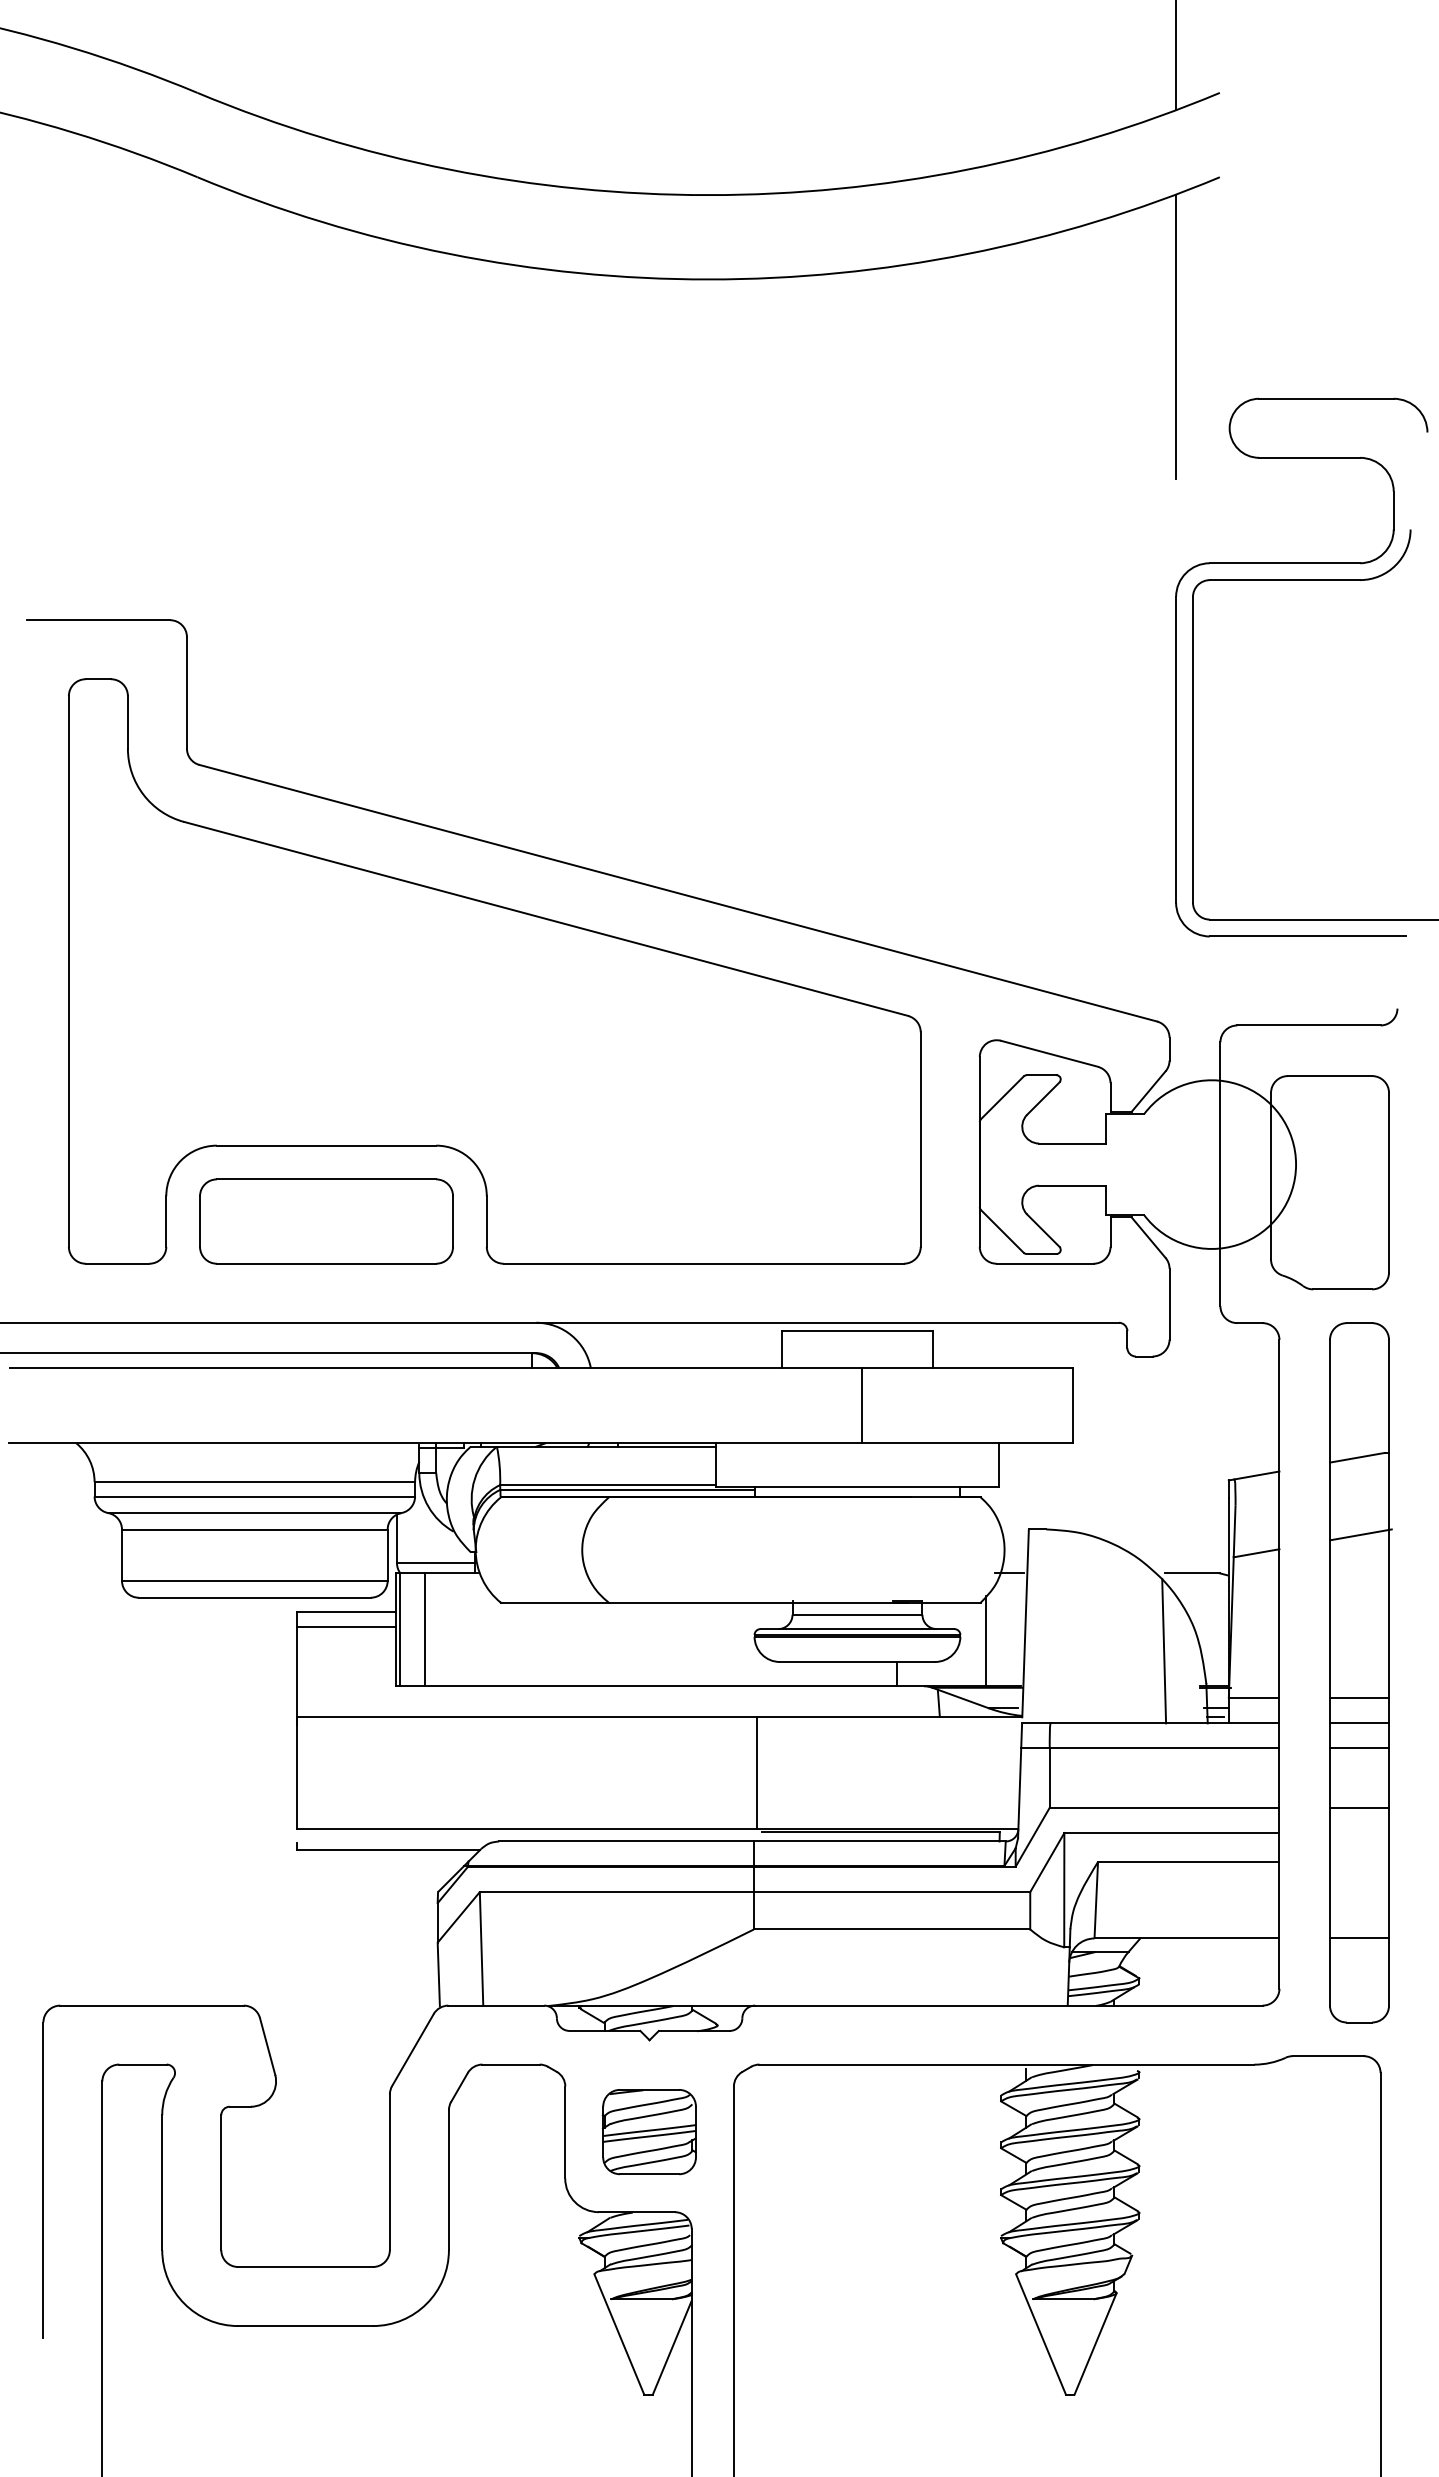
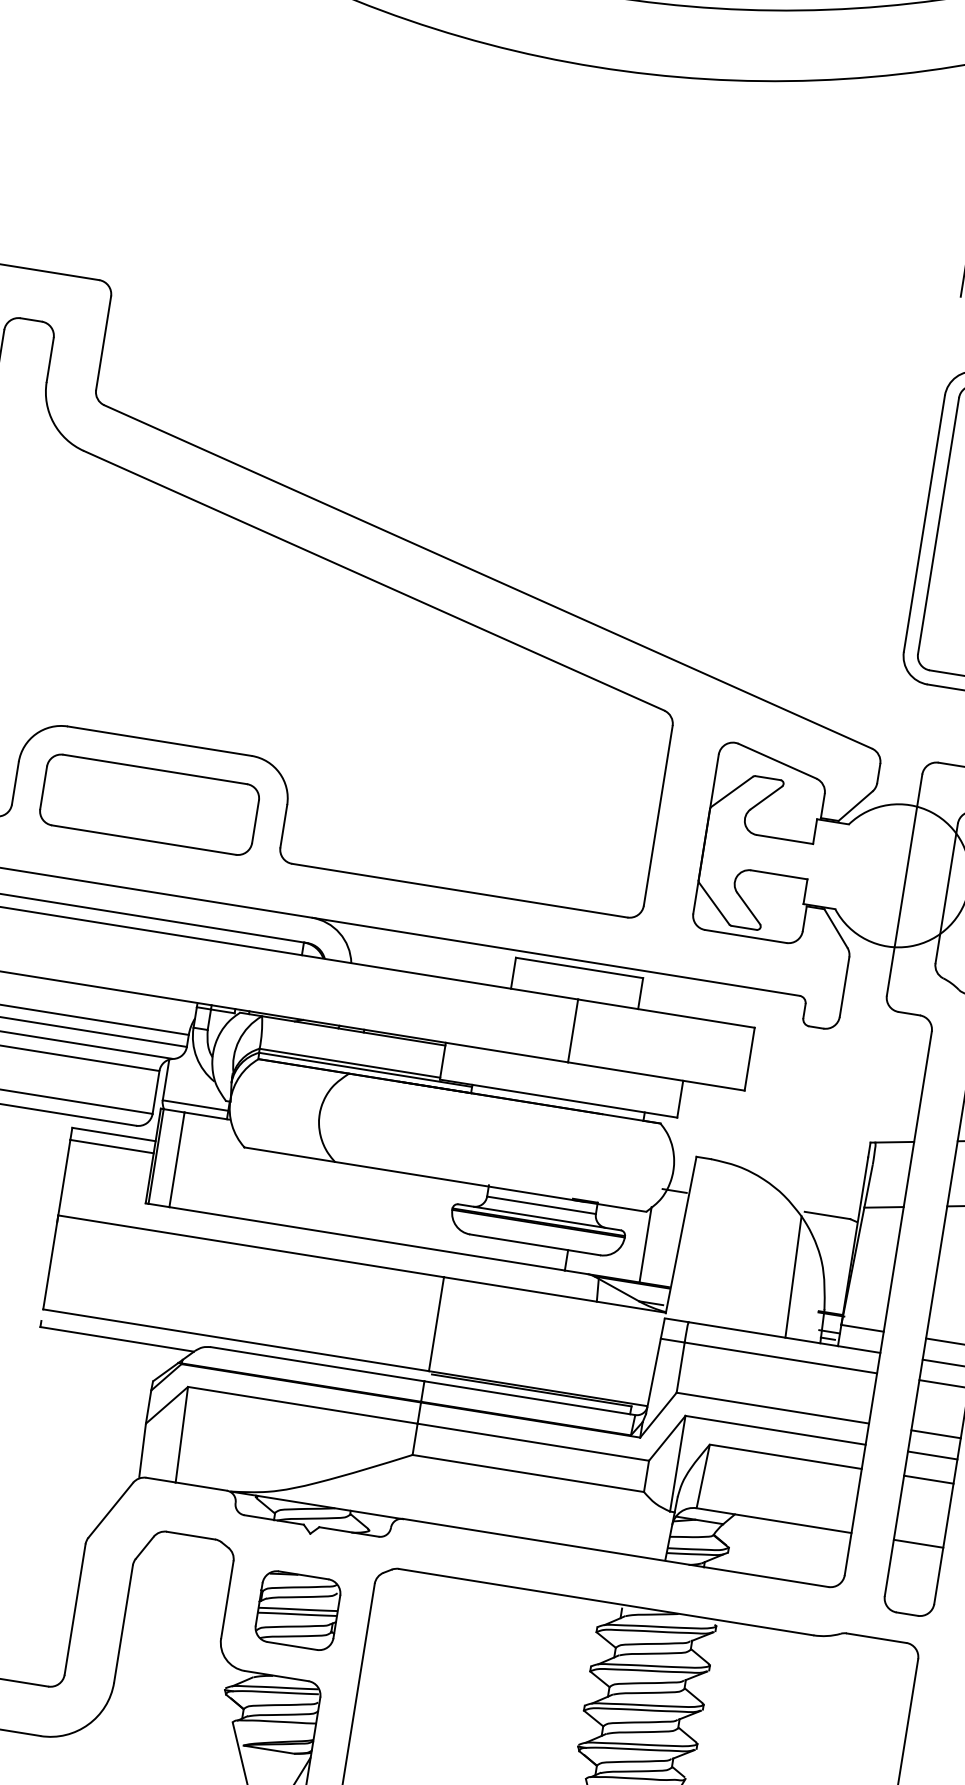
line: (1359, 1833) -> (932, 1455), added
line: (1359, 1861) -> (928, 1479), added

